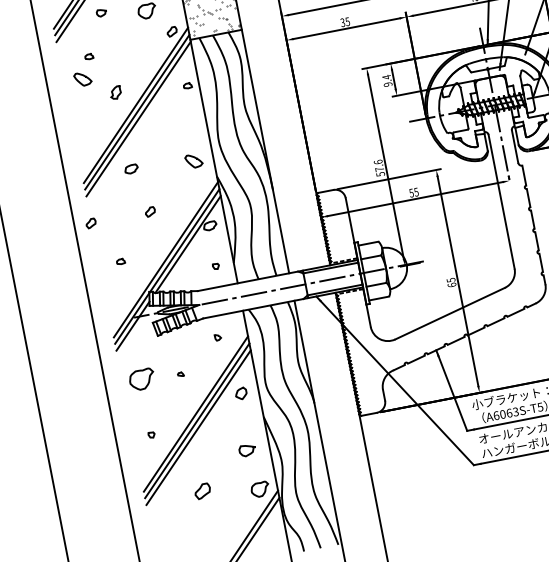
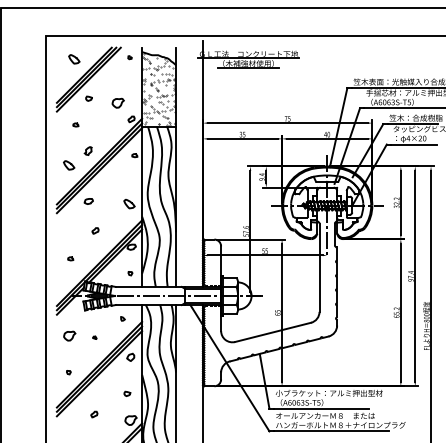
part: (83, 79) -> (69, 165), moved
part: (90, 222) -> (56, 230), removed
part: (141, 378) -> (69, 335), size x0.71
part: (246, 449) -> (127, 393), size x0.62
part: (203, 491) -> (94, 414), size x0.62

